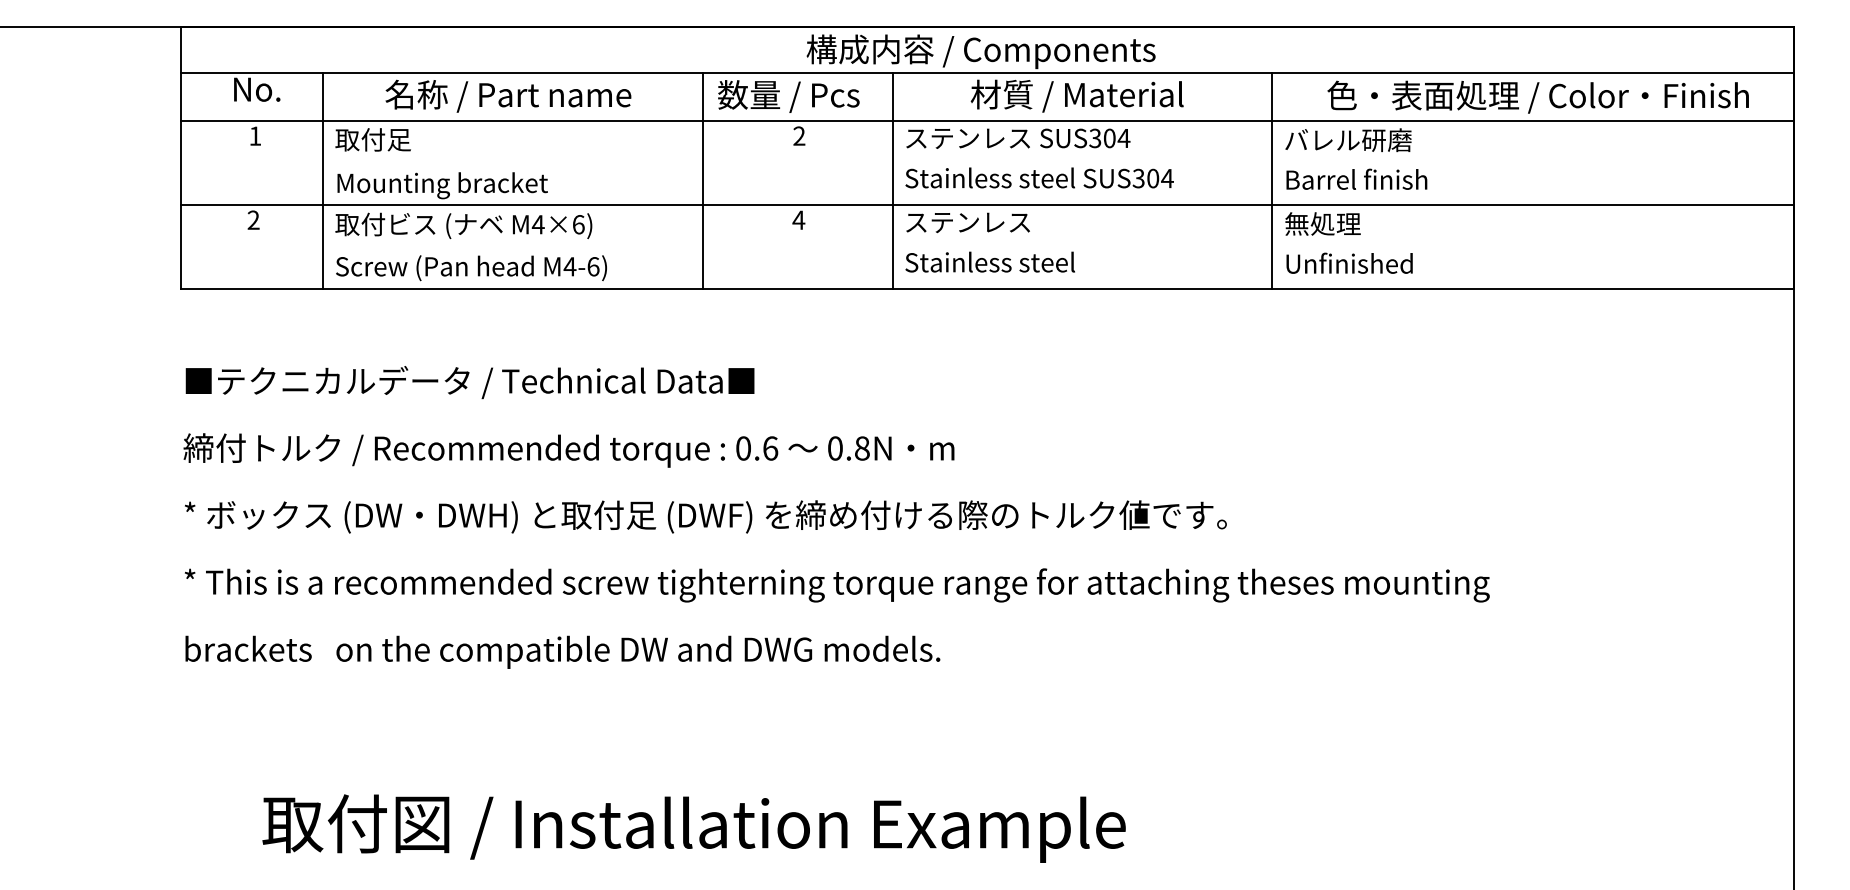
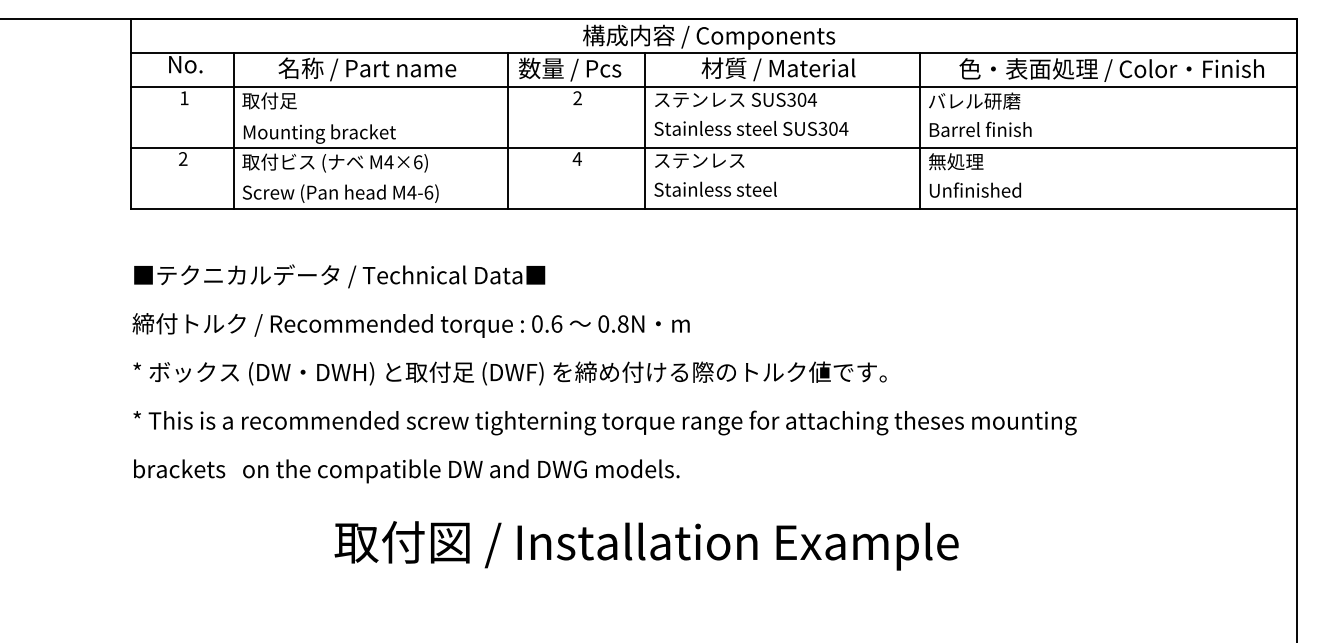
text: (693, 828) -> (646, 545), moved

